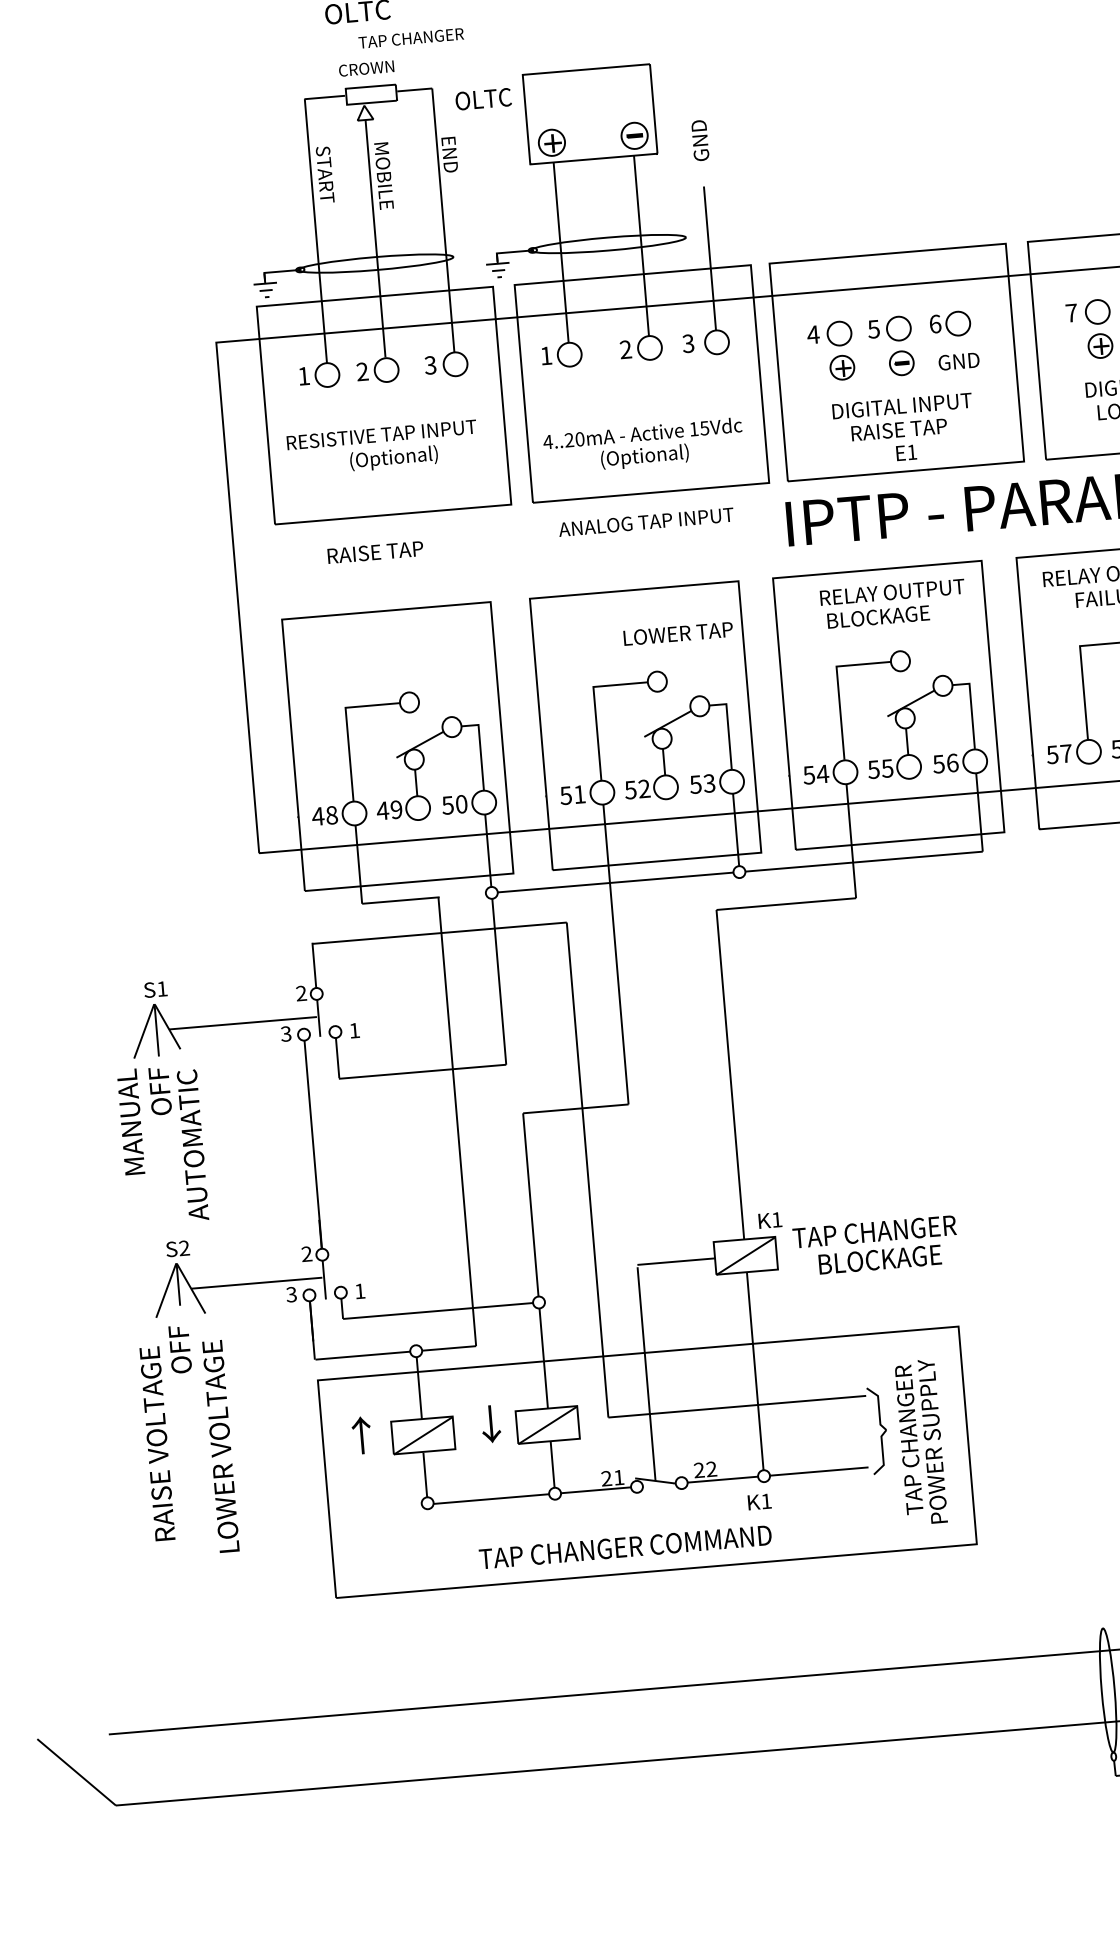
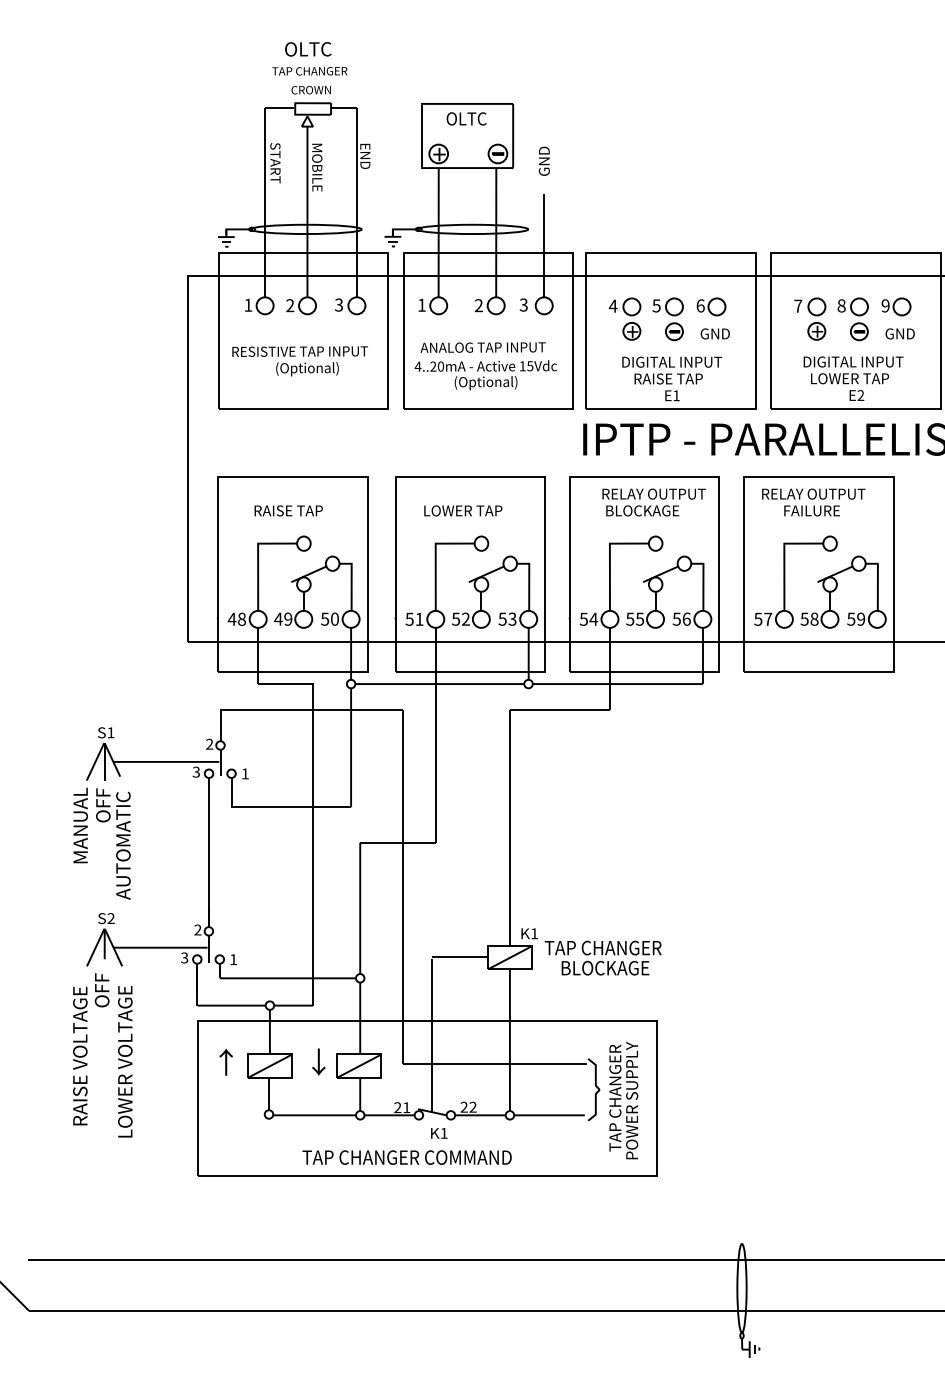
text: (410, 38) -> (309, 71), moved
text: (483, 98) -> (466, 118), moved
text: (645, 522) -> (482, 347), moved
text: (375, 551) -> (288, 510), moved
text: (678, 633) -> (463, 510), moved
text: (759, 1502) -> (439, 1133), moved

